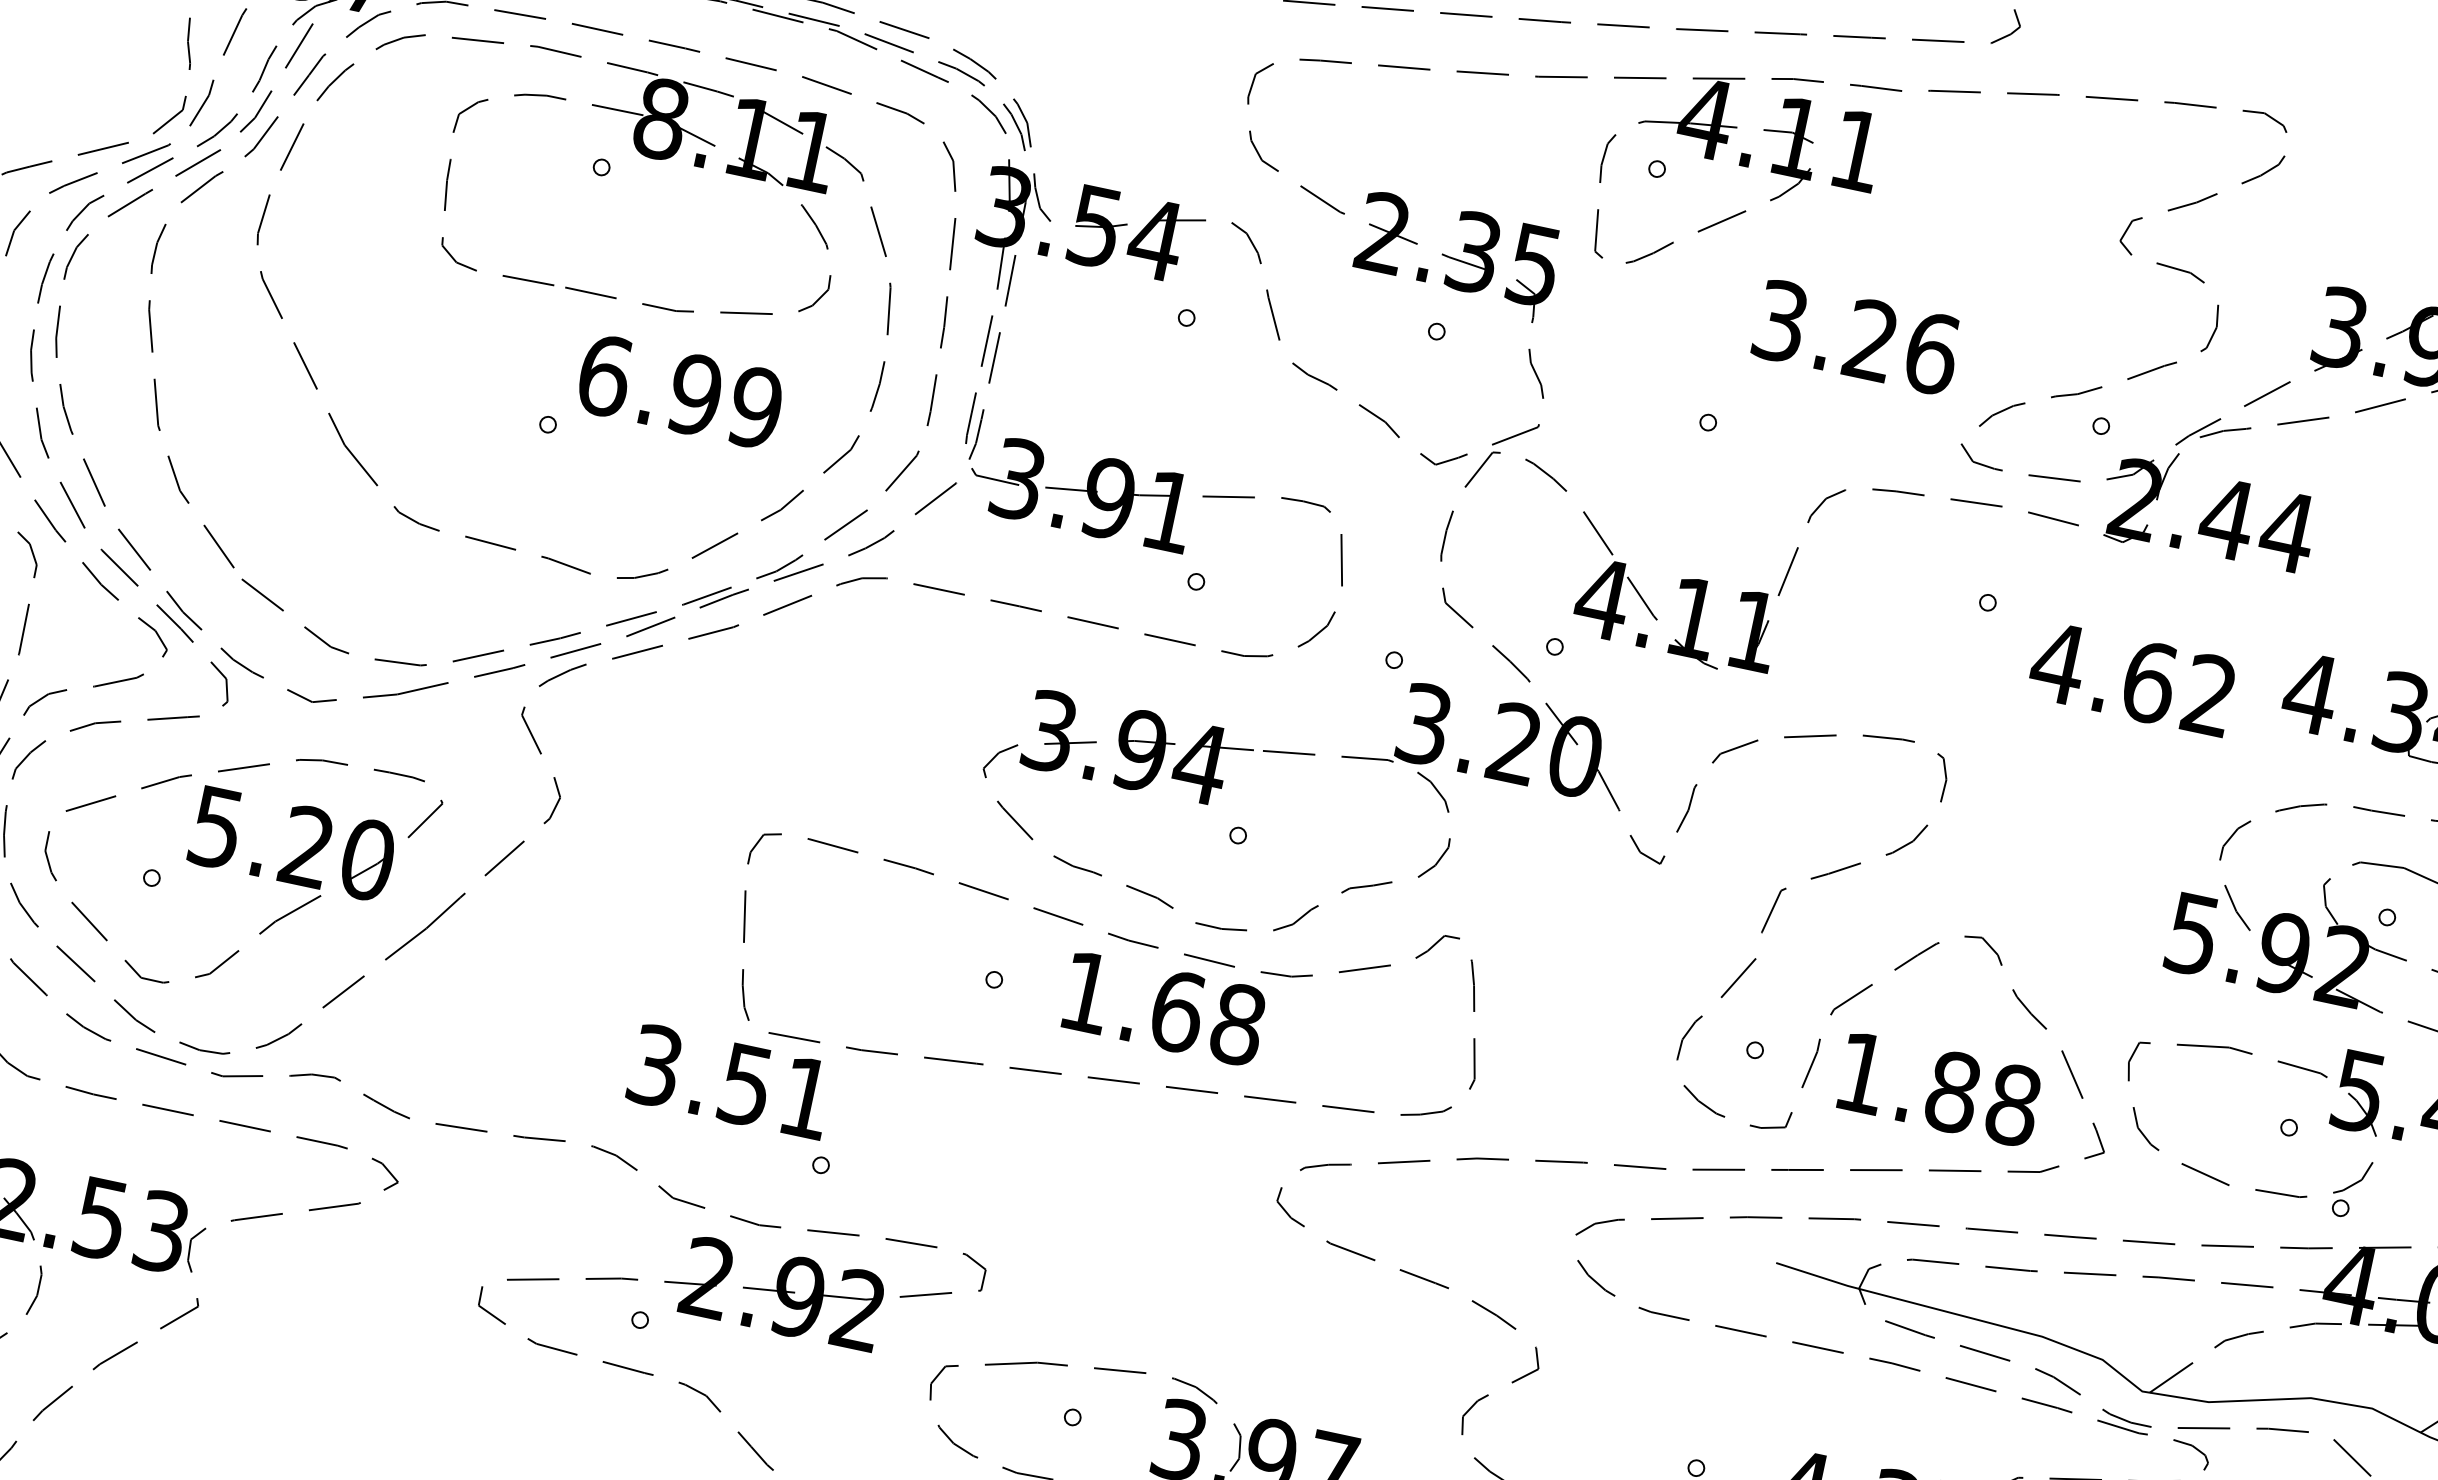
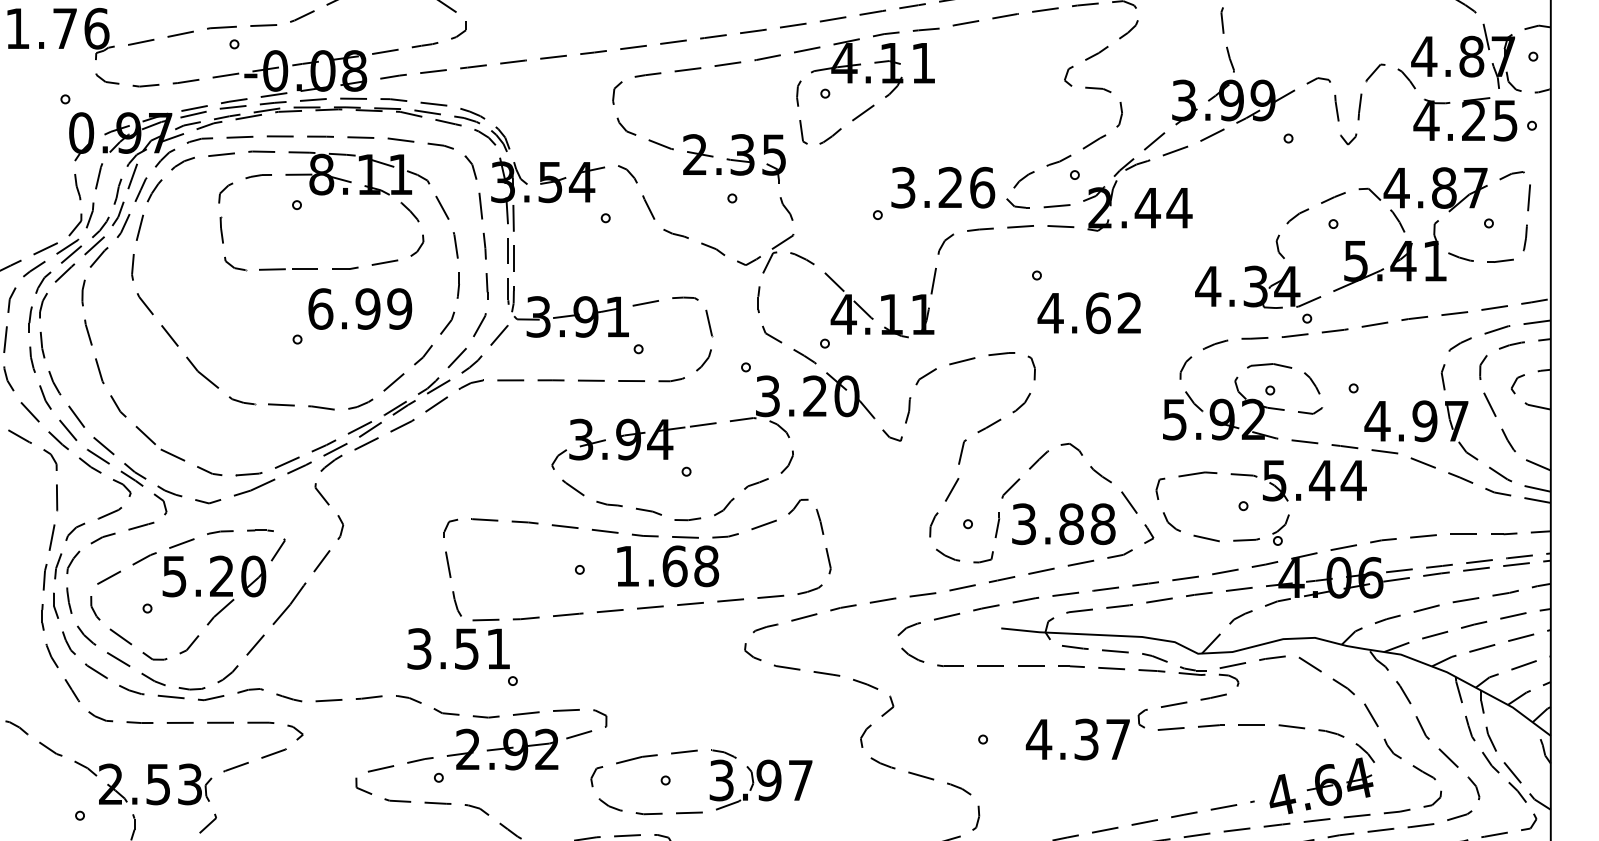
text: (1857, 337) -> (943, 187), moved
text: (2130, 679) -> (1088, 313), moved
text: (1860, 1073) -> (1023, 524), 1.88 -> 3.88

